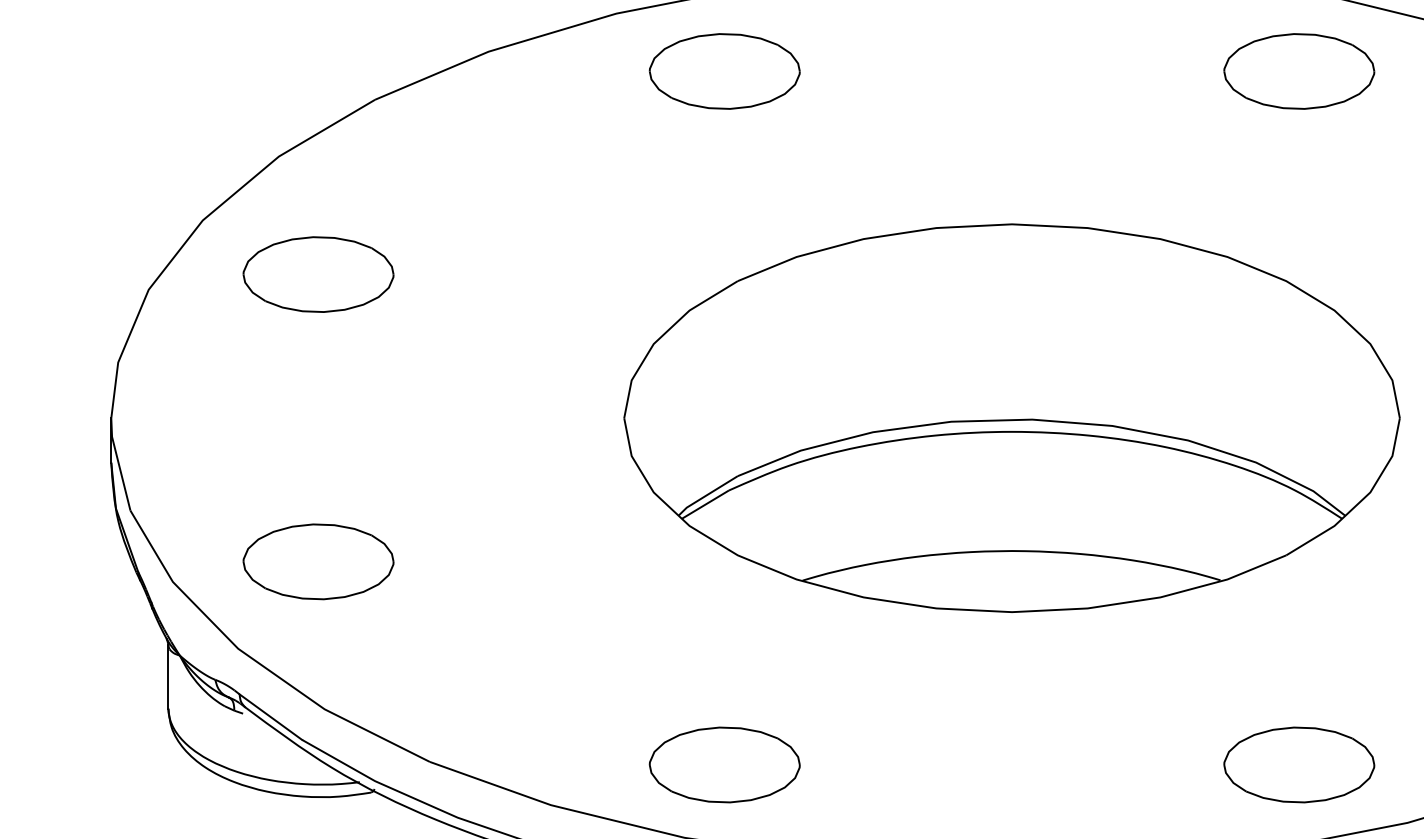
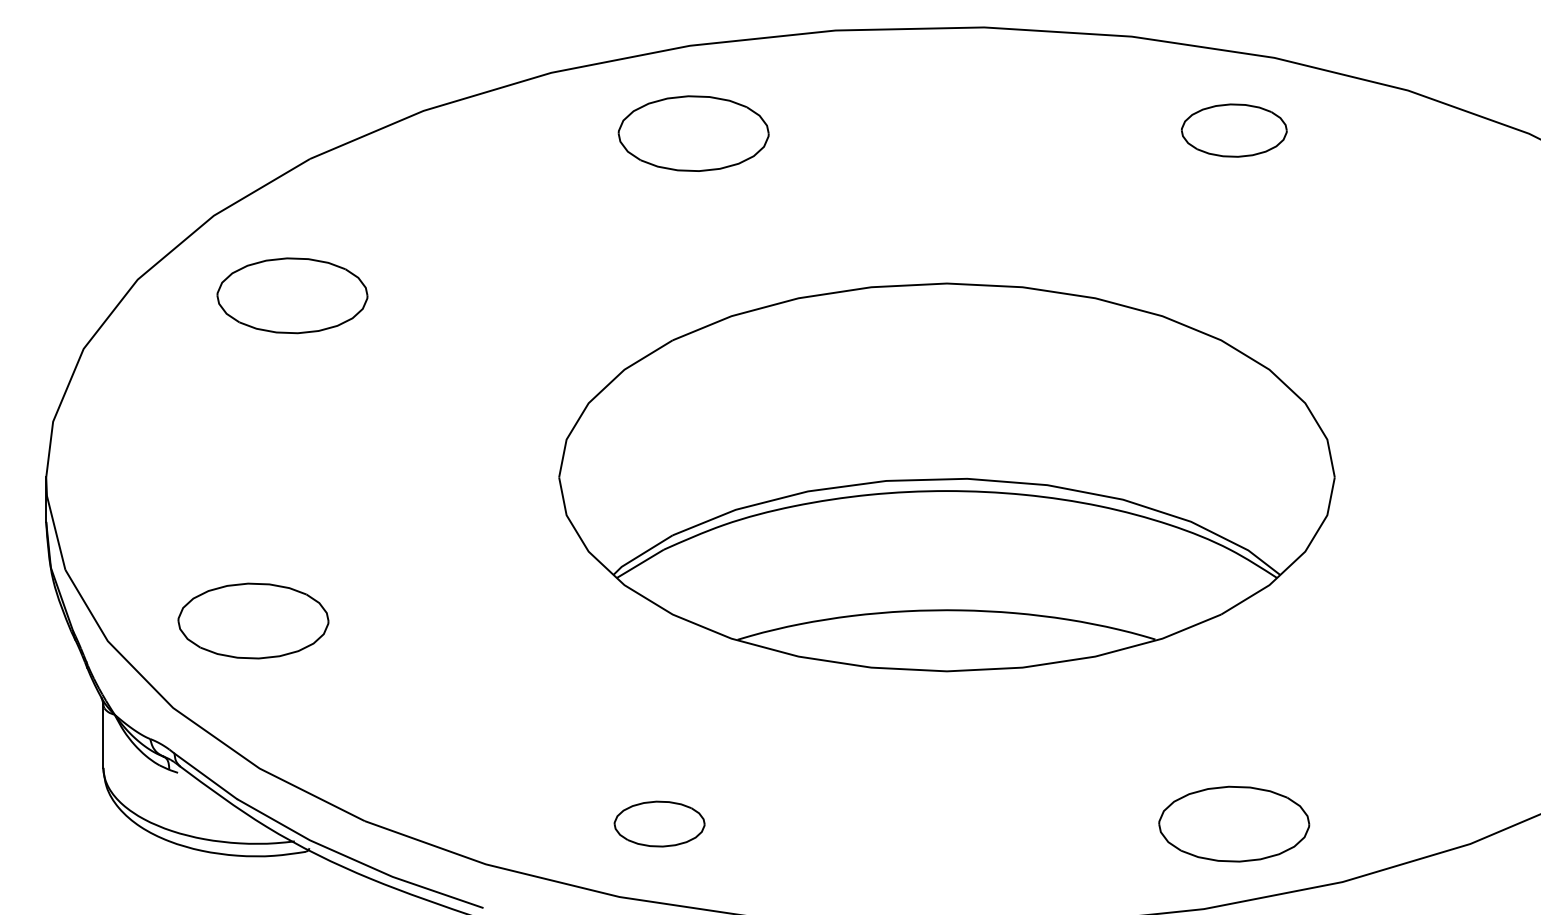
part: (724, 71) -> (693, 133), moved
part: (1299, 71) -> (1234, 130), size x0.7
part: (318, 274) -> (292, 295), moved
part: (724, 764) -> (659, 823), size x0.6

